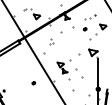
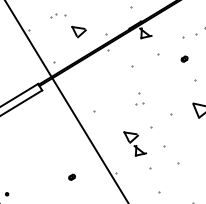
part: (51, 41) -> (139, 99), moved

